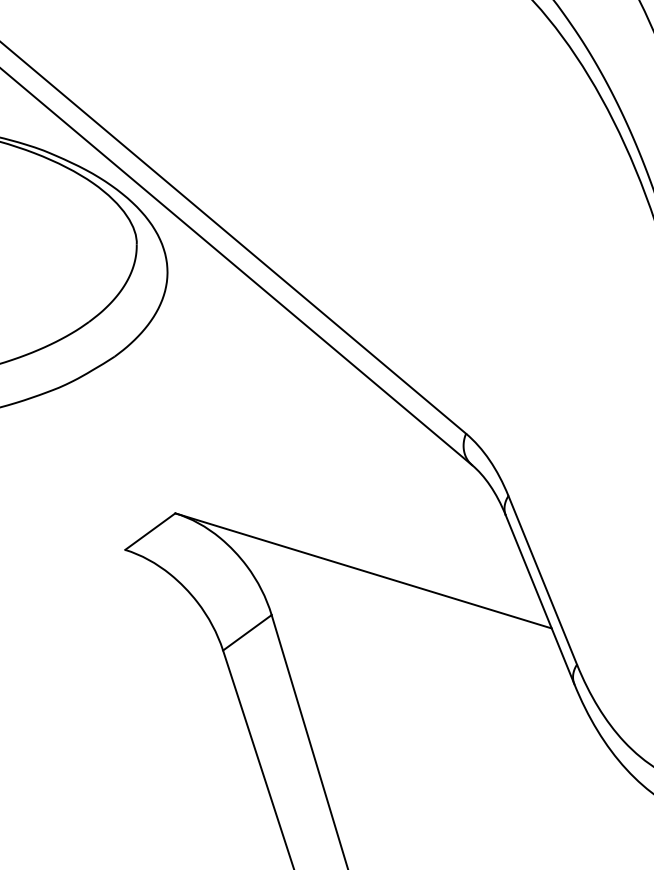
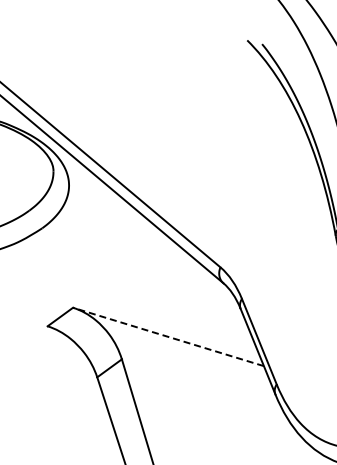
line: (363, 570) -> (168, 336), solid -> dashed

